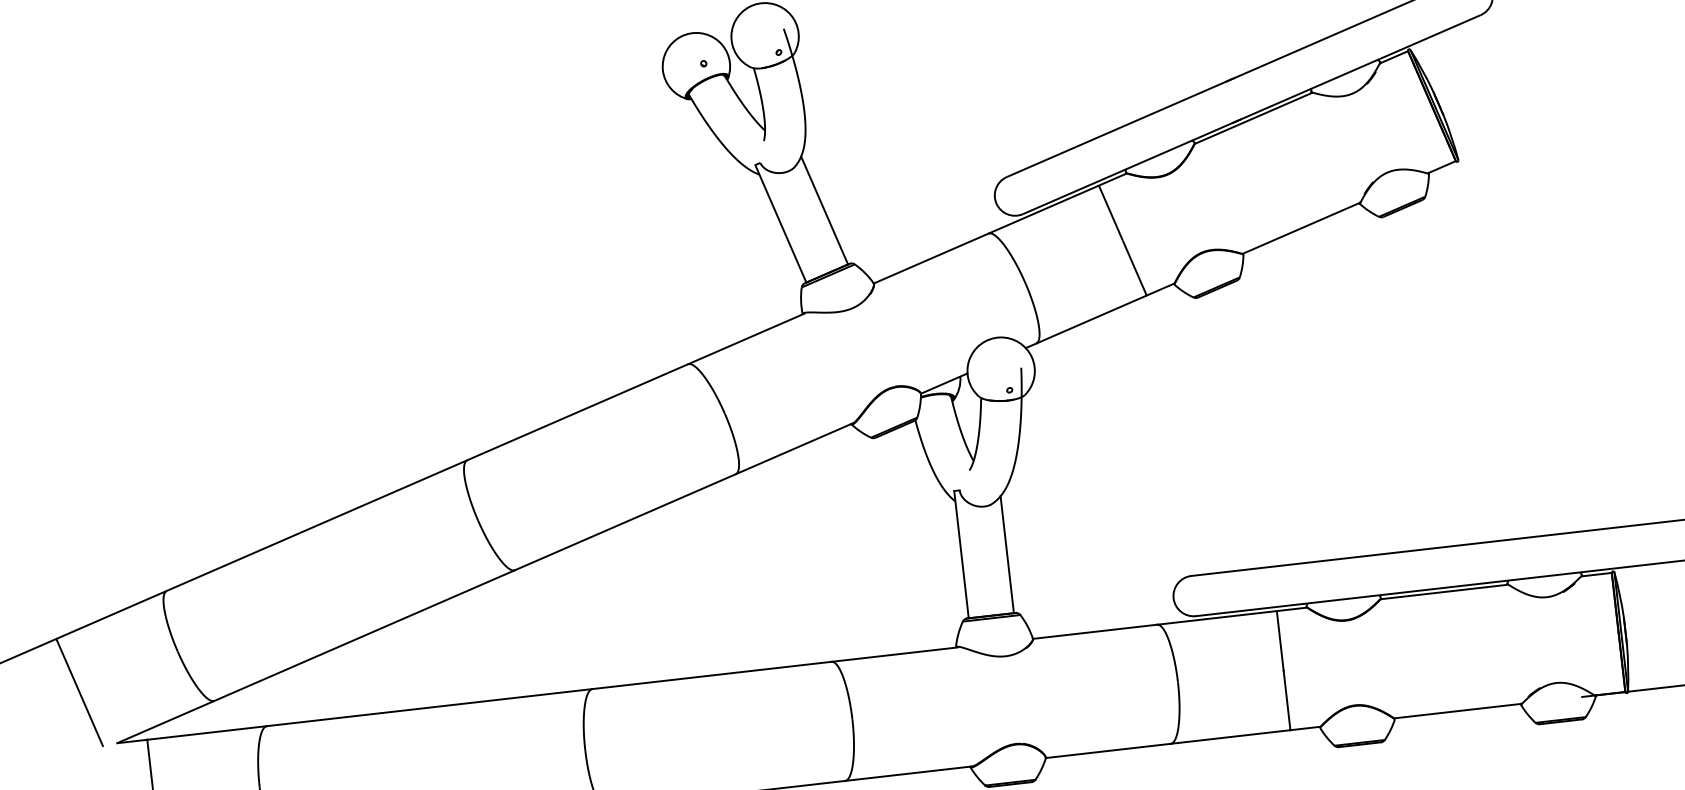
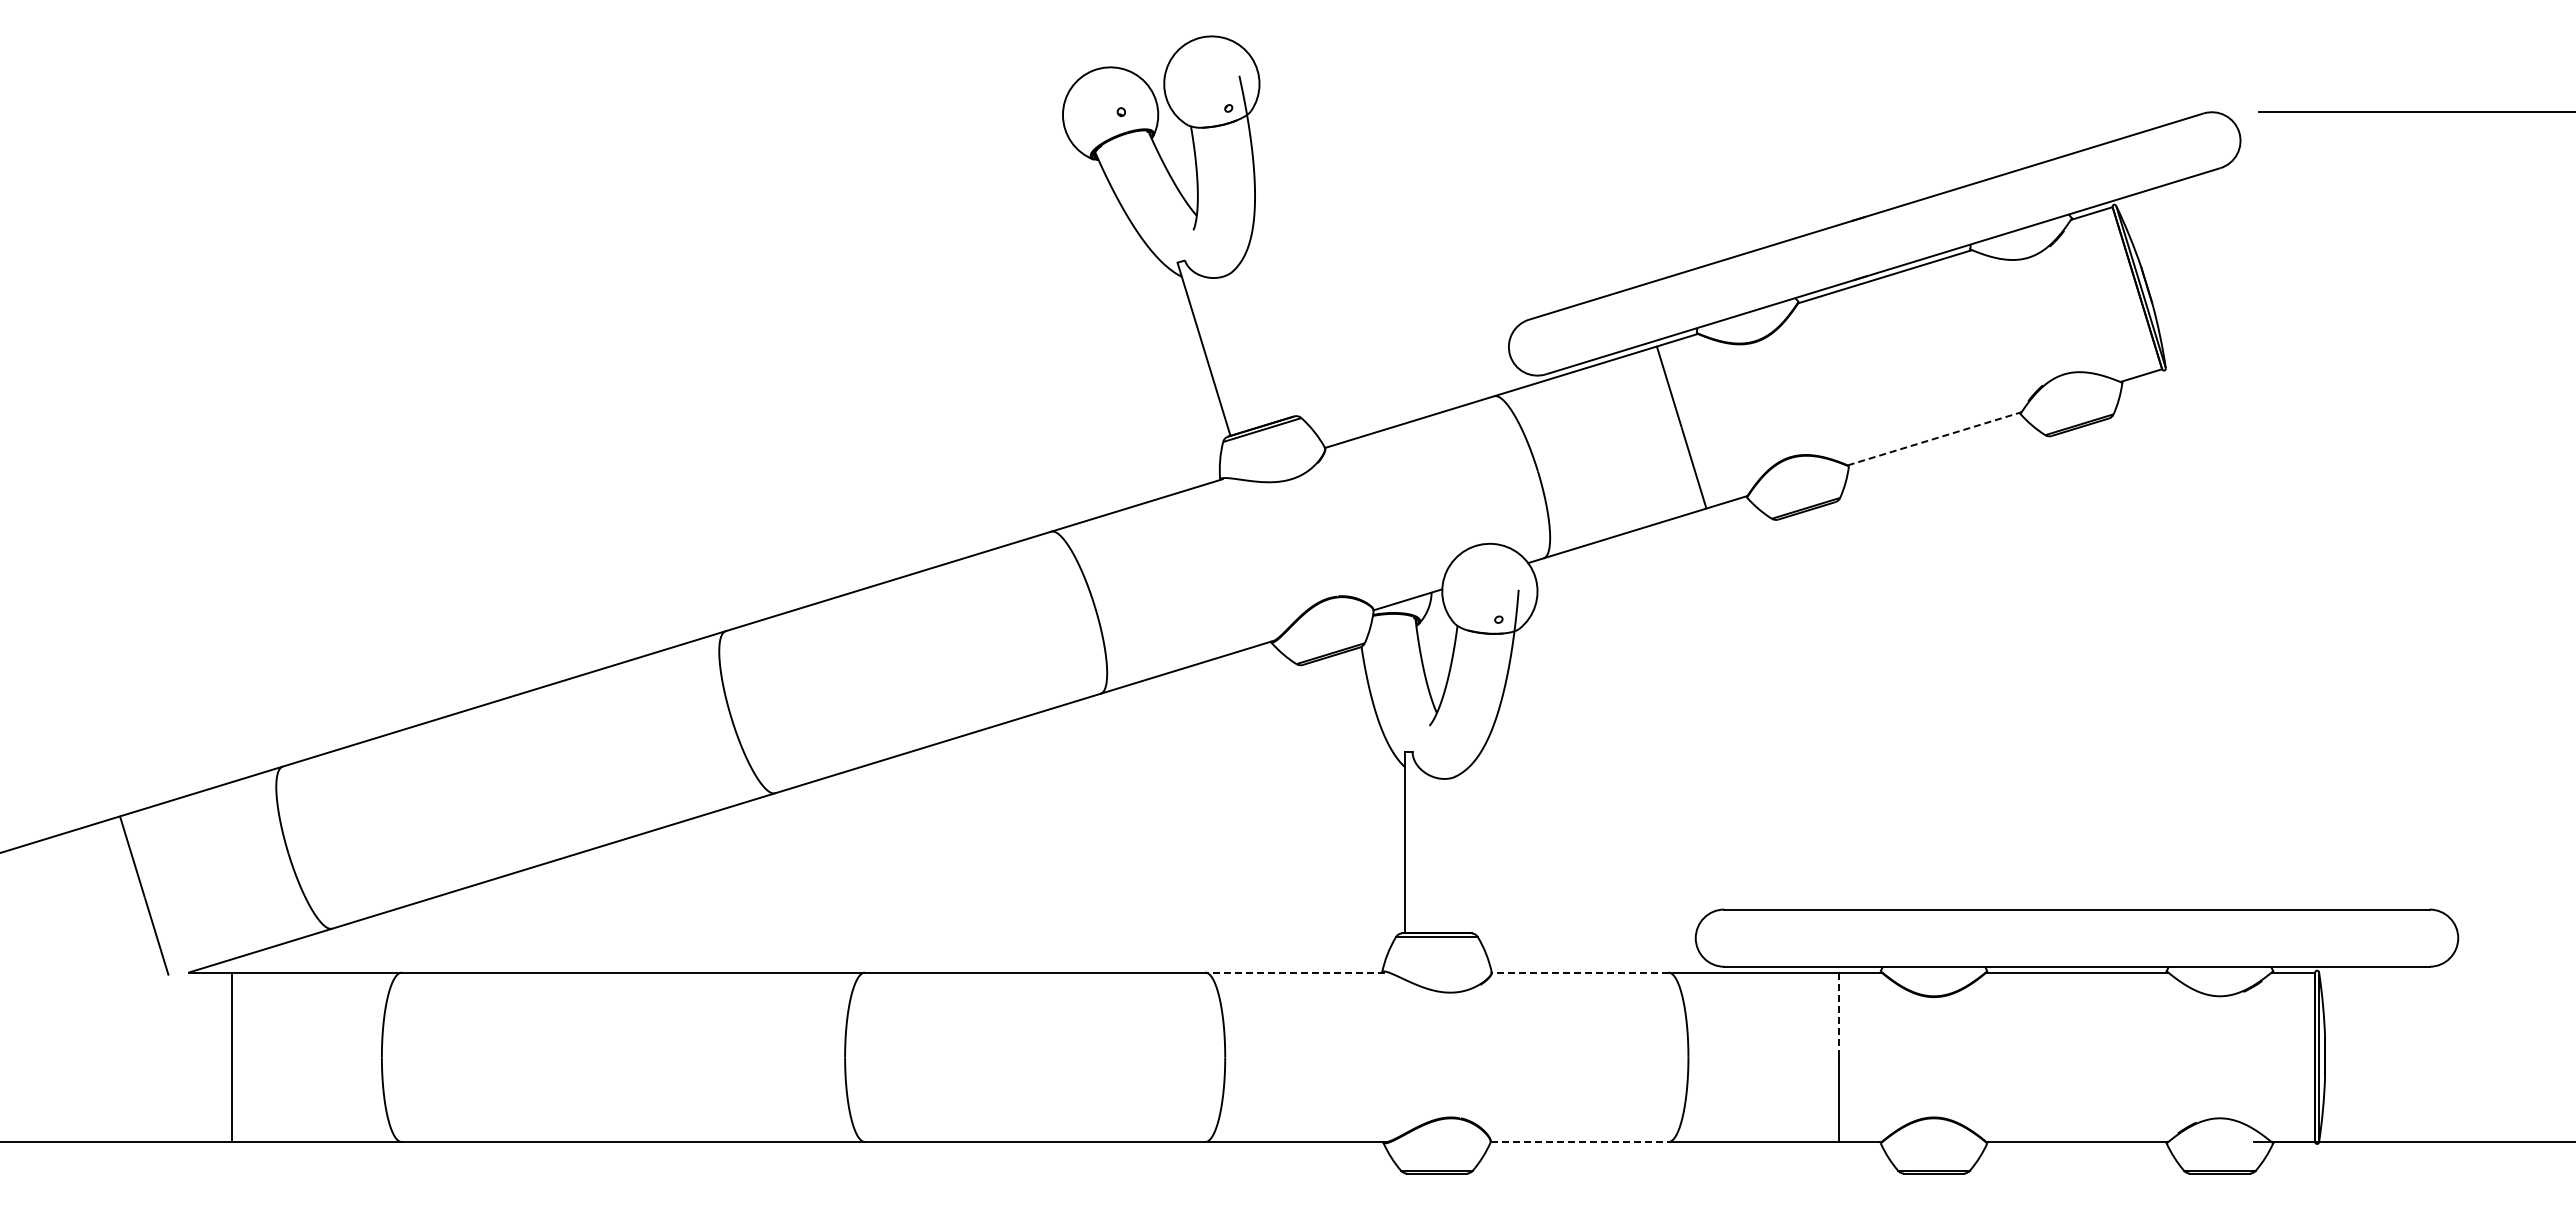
line: (824, 210) -> (1267, 337), removed
line: (1301, 228) -> (1934, 438), solid -> dashed
line: (1007, 554) -> (1469, 850), removed
line: (1094, 631) -> (1579, 972), solid -> dashed
line: (1280, 640) -> (1838, 1014), solid -> dashed
line: (895, 654) -> (1295, 972), solid -> dashed
line: (1108, 751) -> (1579, 1142), solid -> dashed

